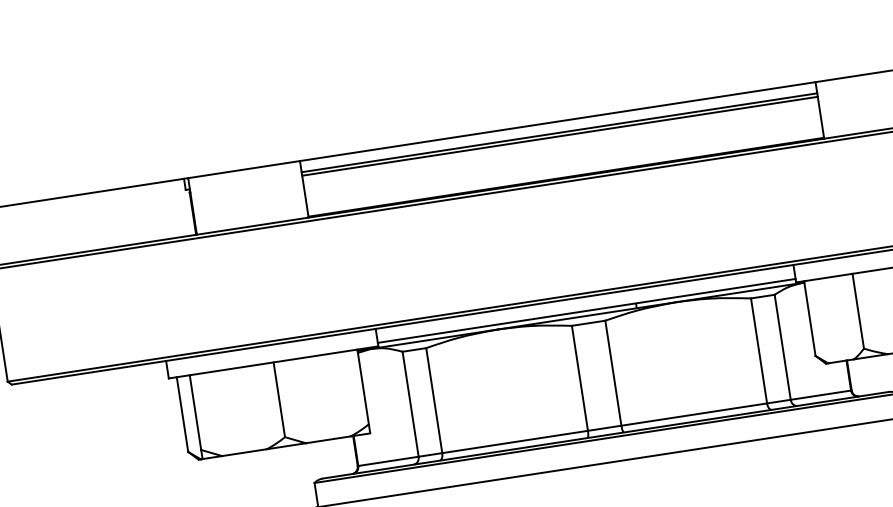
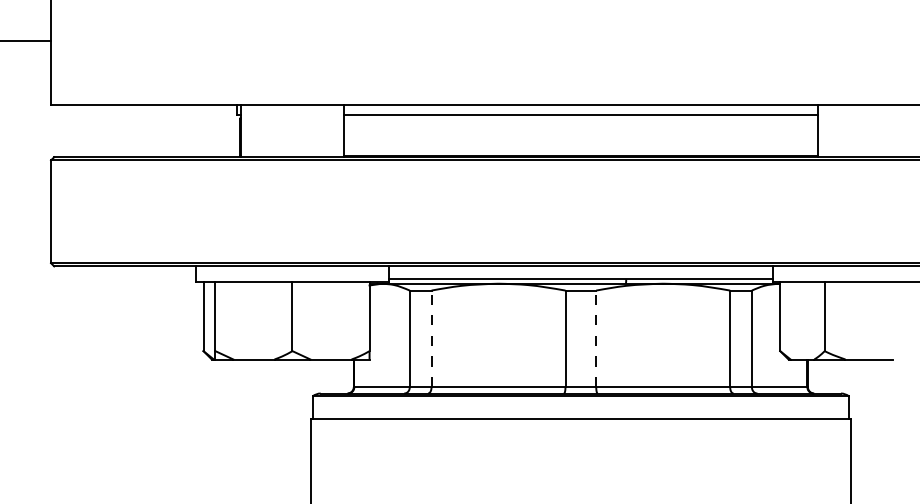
line: (559, 136) -> (580, 118), removed
line: (613, 372) -> (596, 338), solid -> dashed
line: (434, 400) -> (431, 338), solid -> dashed

